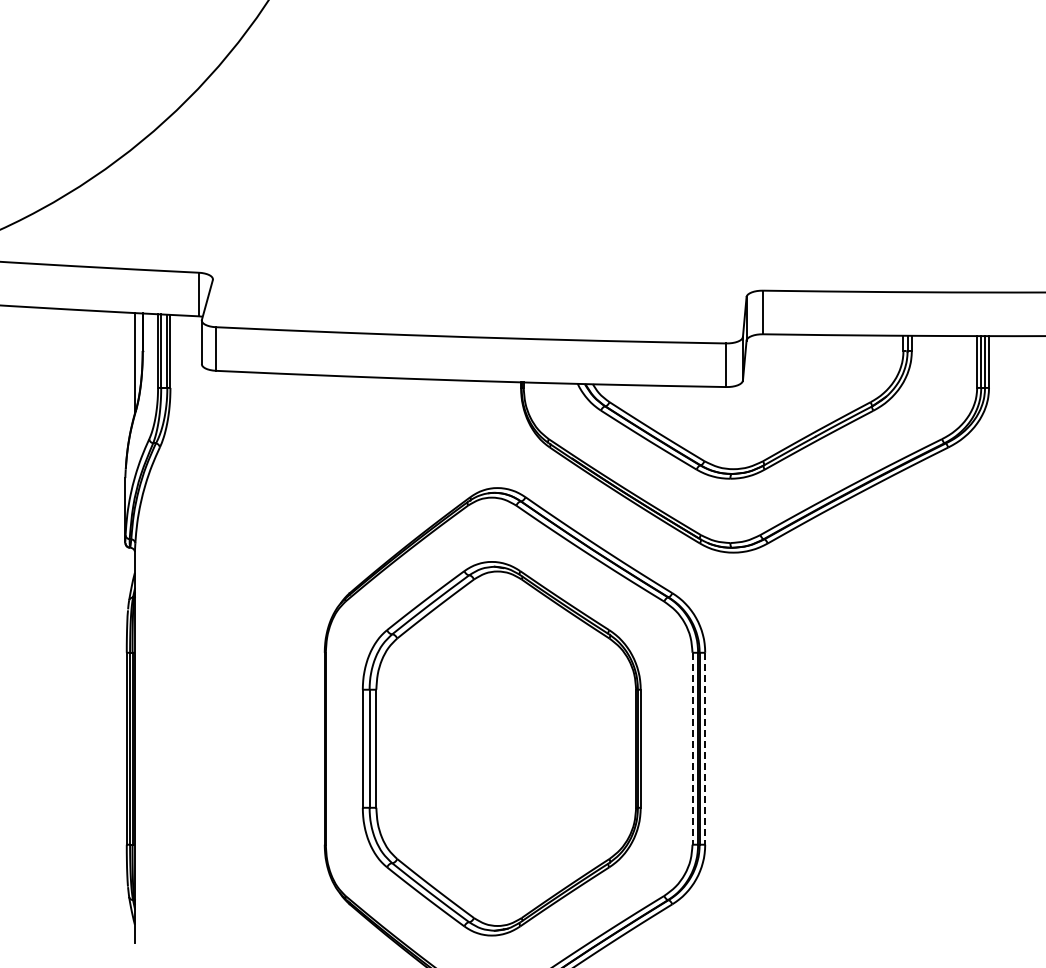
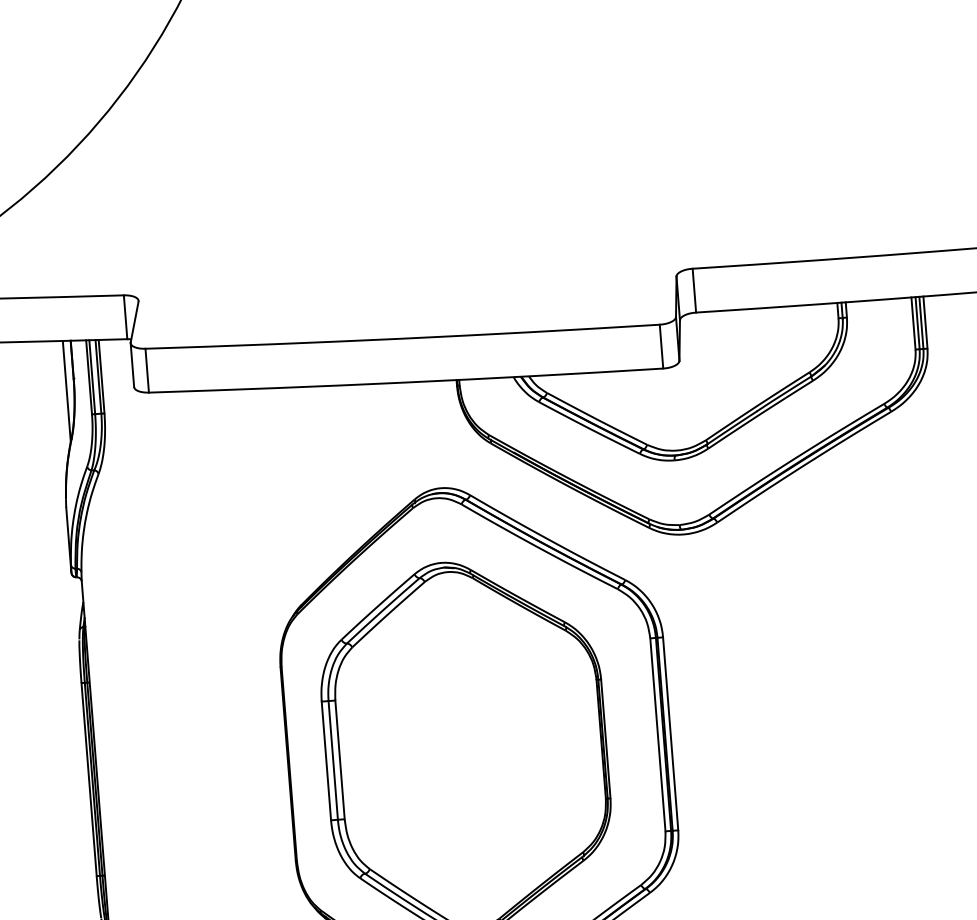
line: (692, 748) -> (657, 734), dashed -> solid
line: (705, 748) -> (670, 733), dashed -> solid

